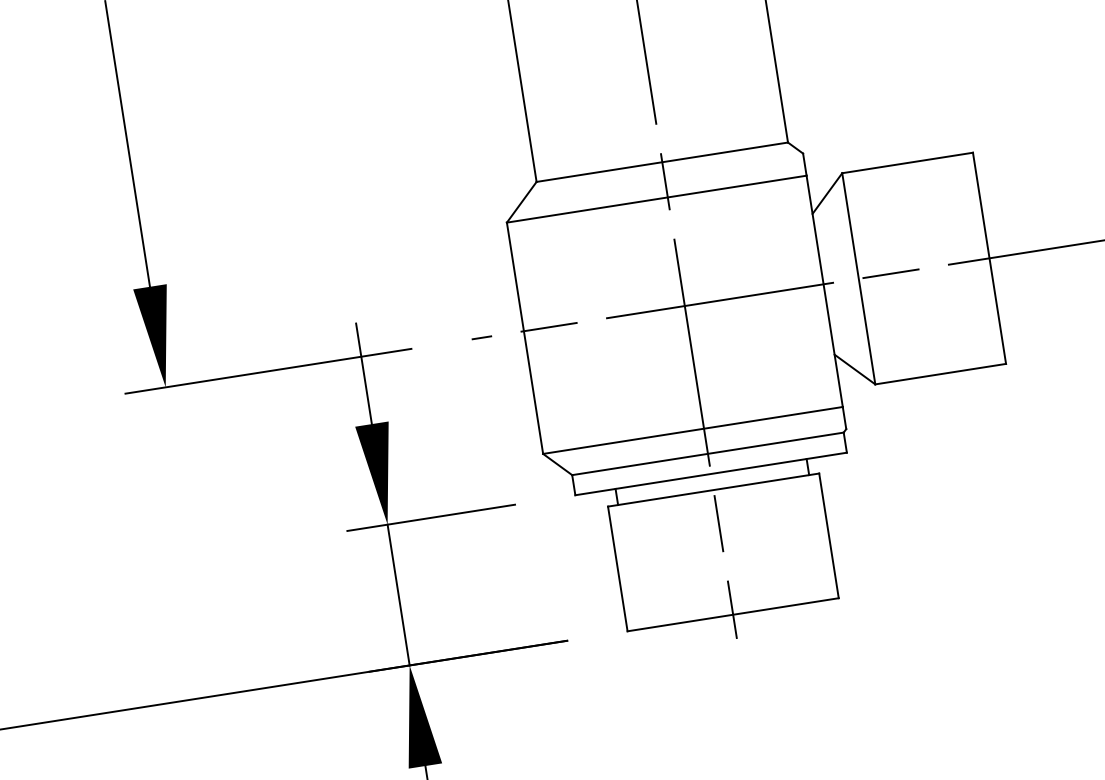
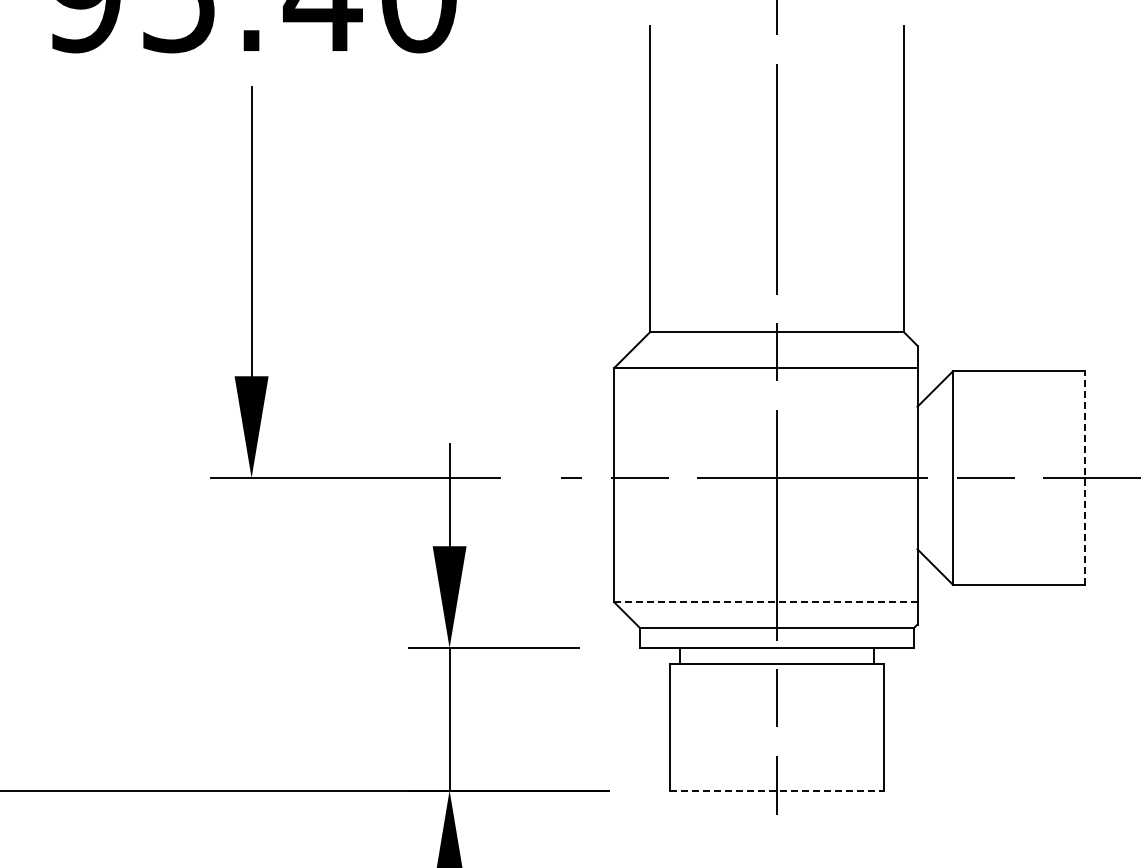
line: (989, 258) -> (1085, 478), solid -> dashed
line: (692, 430) -> (765, 602), solid -> dashed
line: (733, 614) -> (777, 790), solid -> dashed

